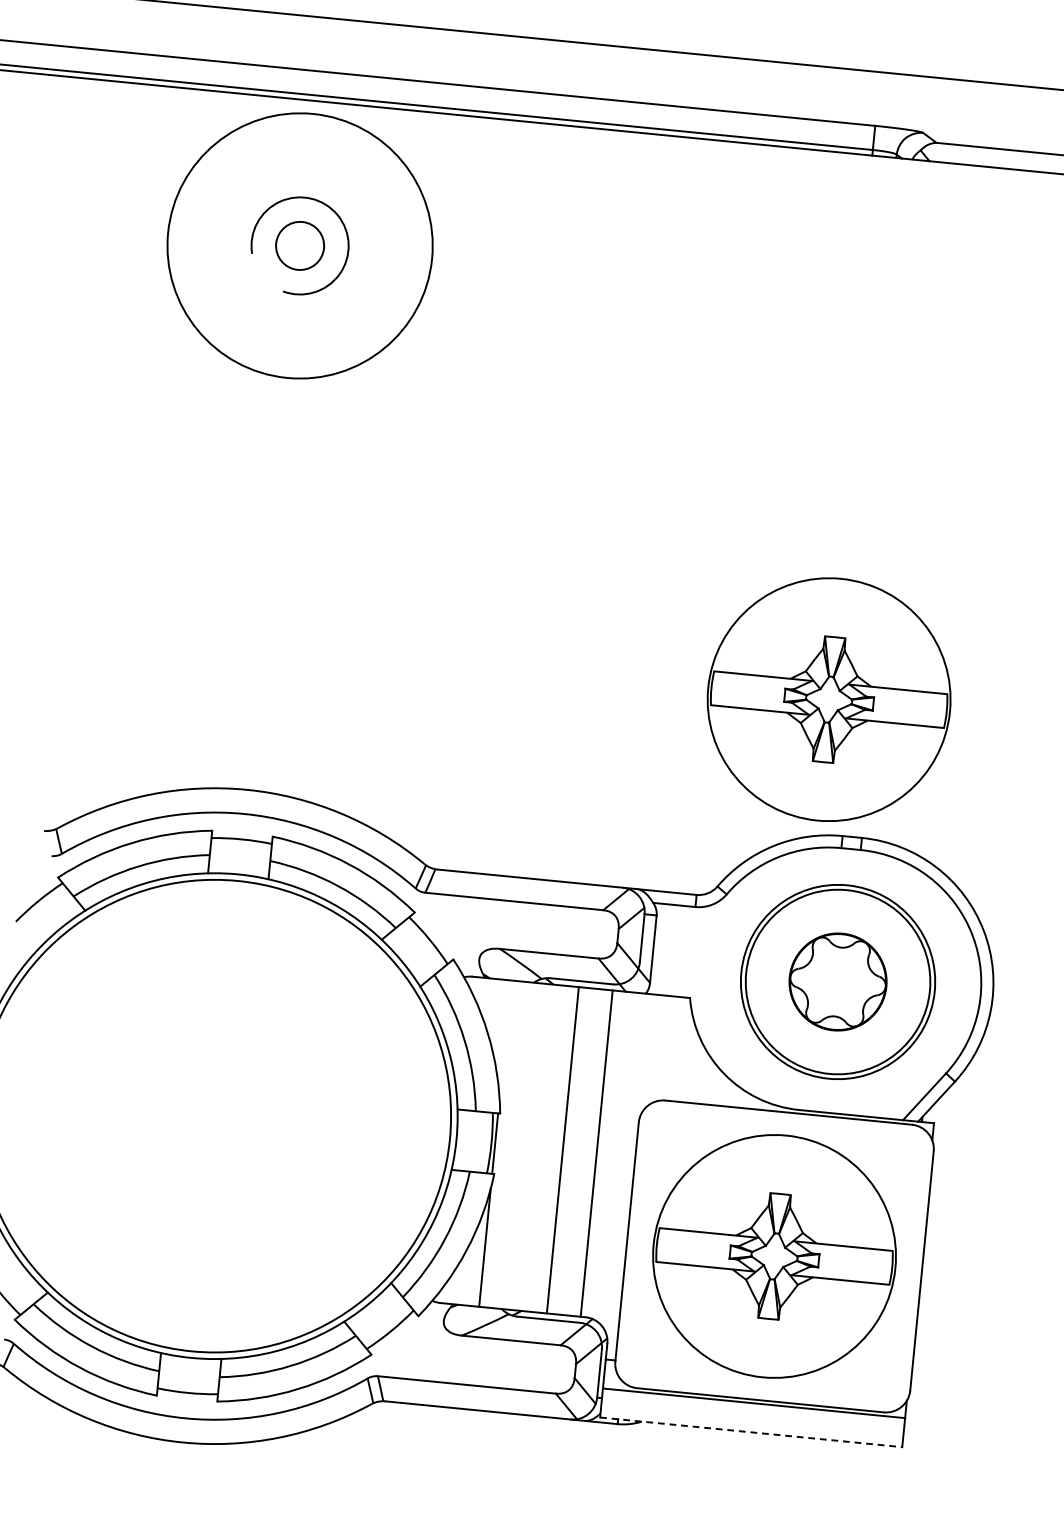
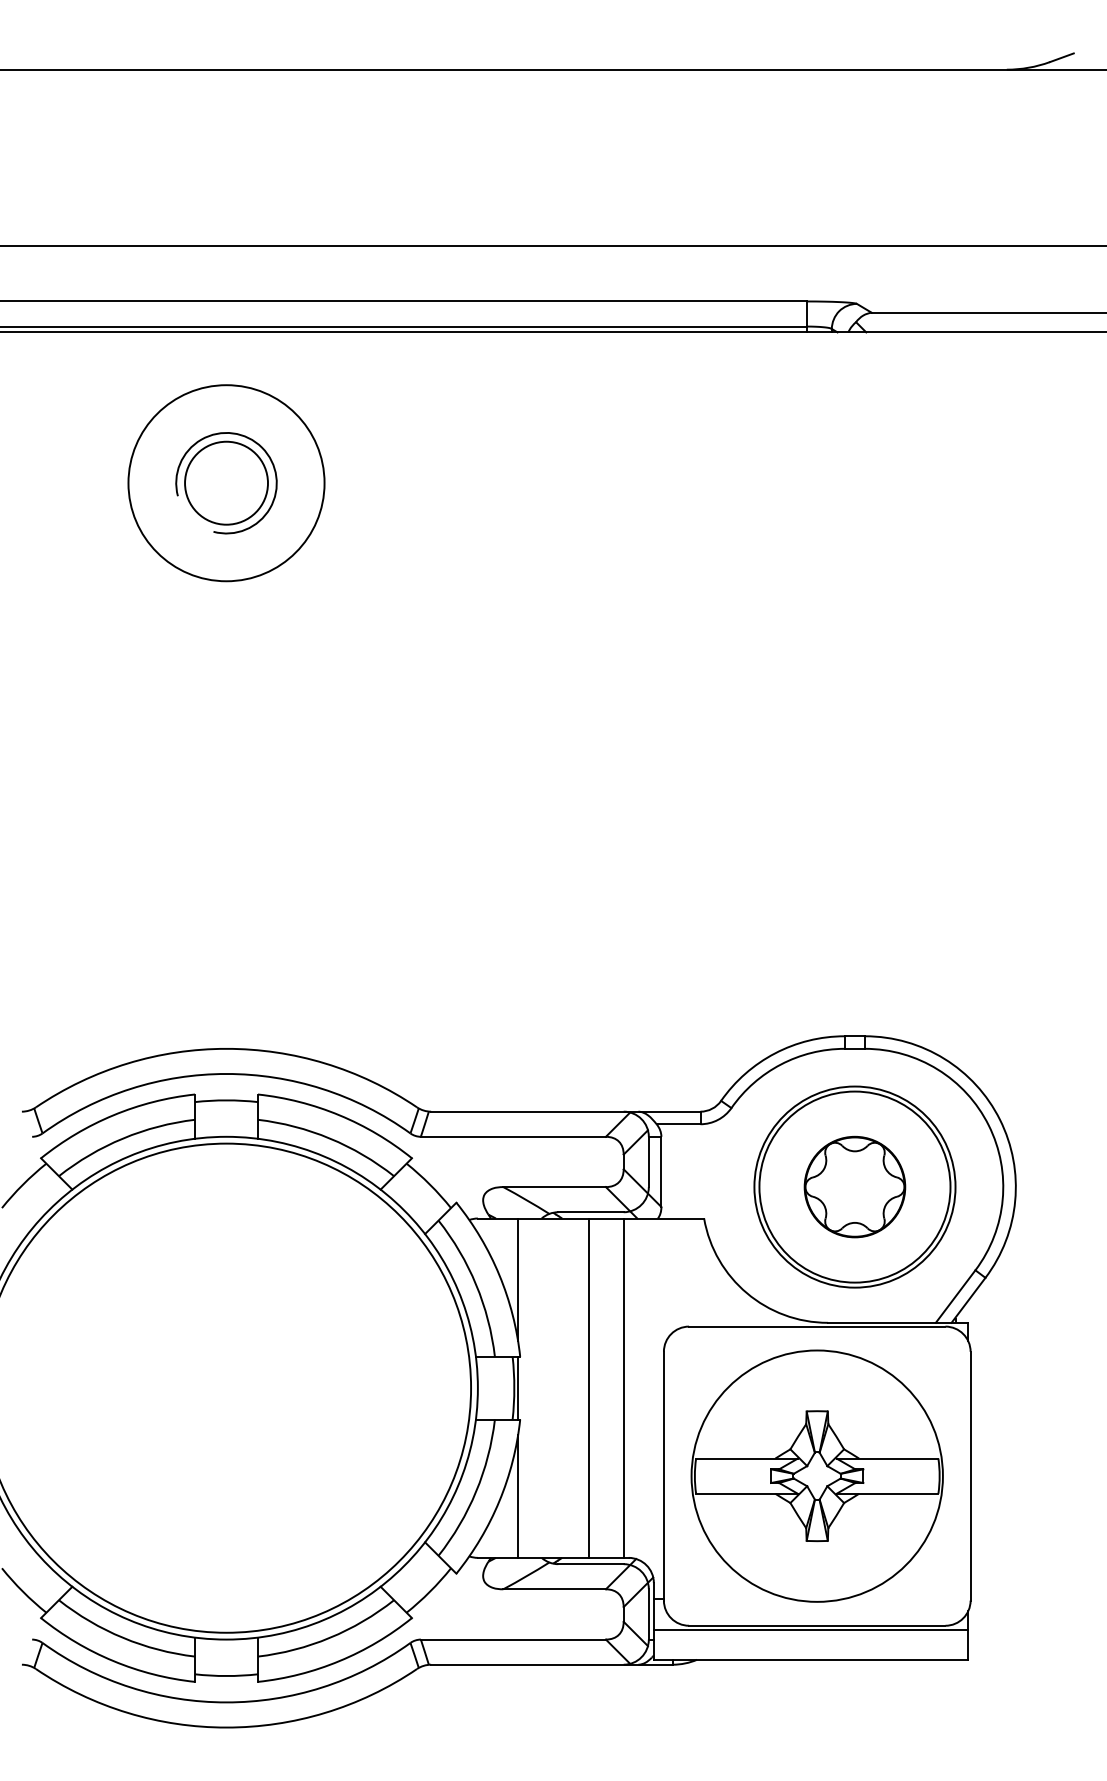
circle: (300, 245) -> (226, 482), size x1.67
circle: (300, 246) -> (226, 483), size x0.71
part: (828, 698) -> (816, 896), removed
line: (505, 1039) -> (518, 1279), added
line: (751, 1432) -> (811, 1659), dashed -> solid

